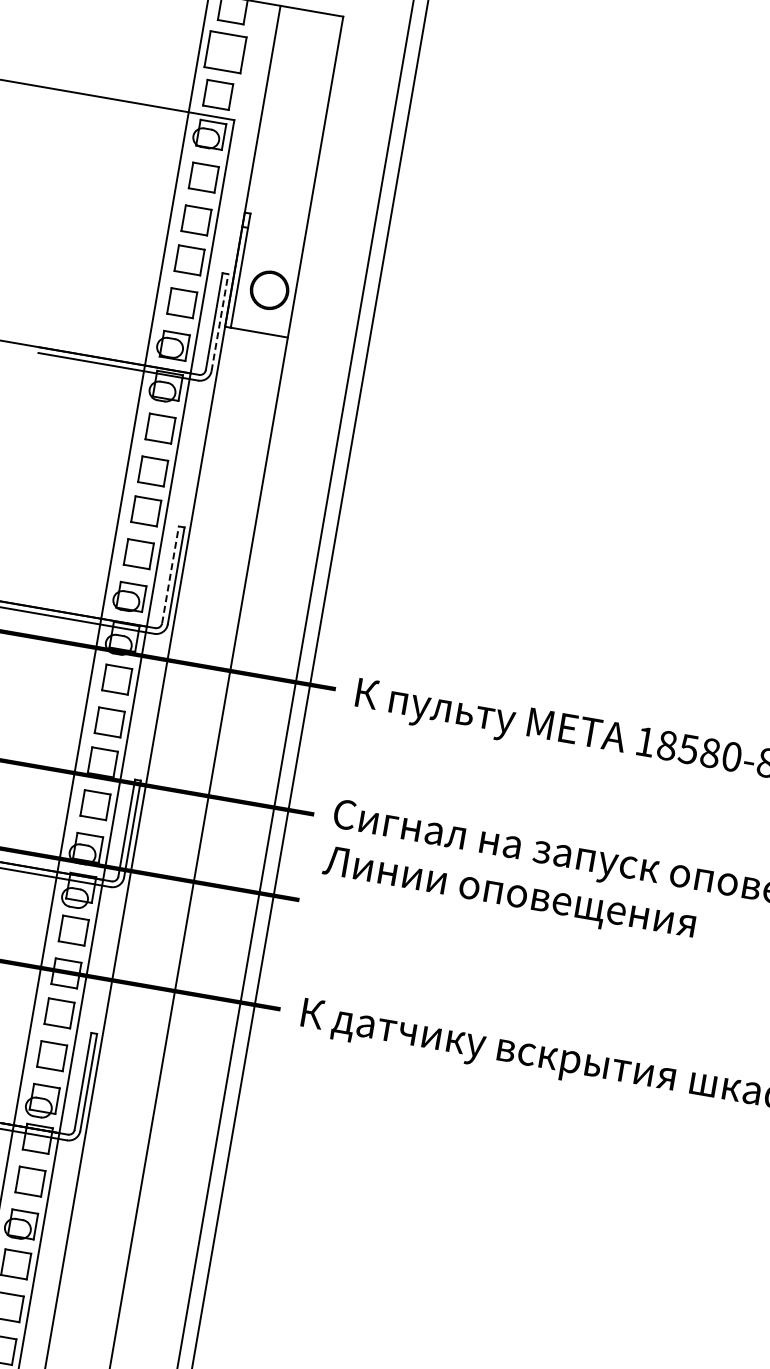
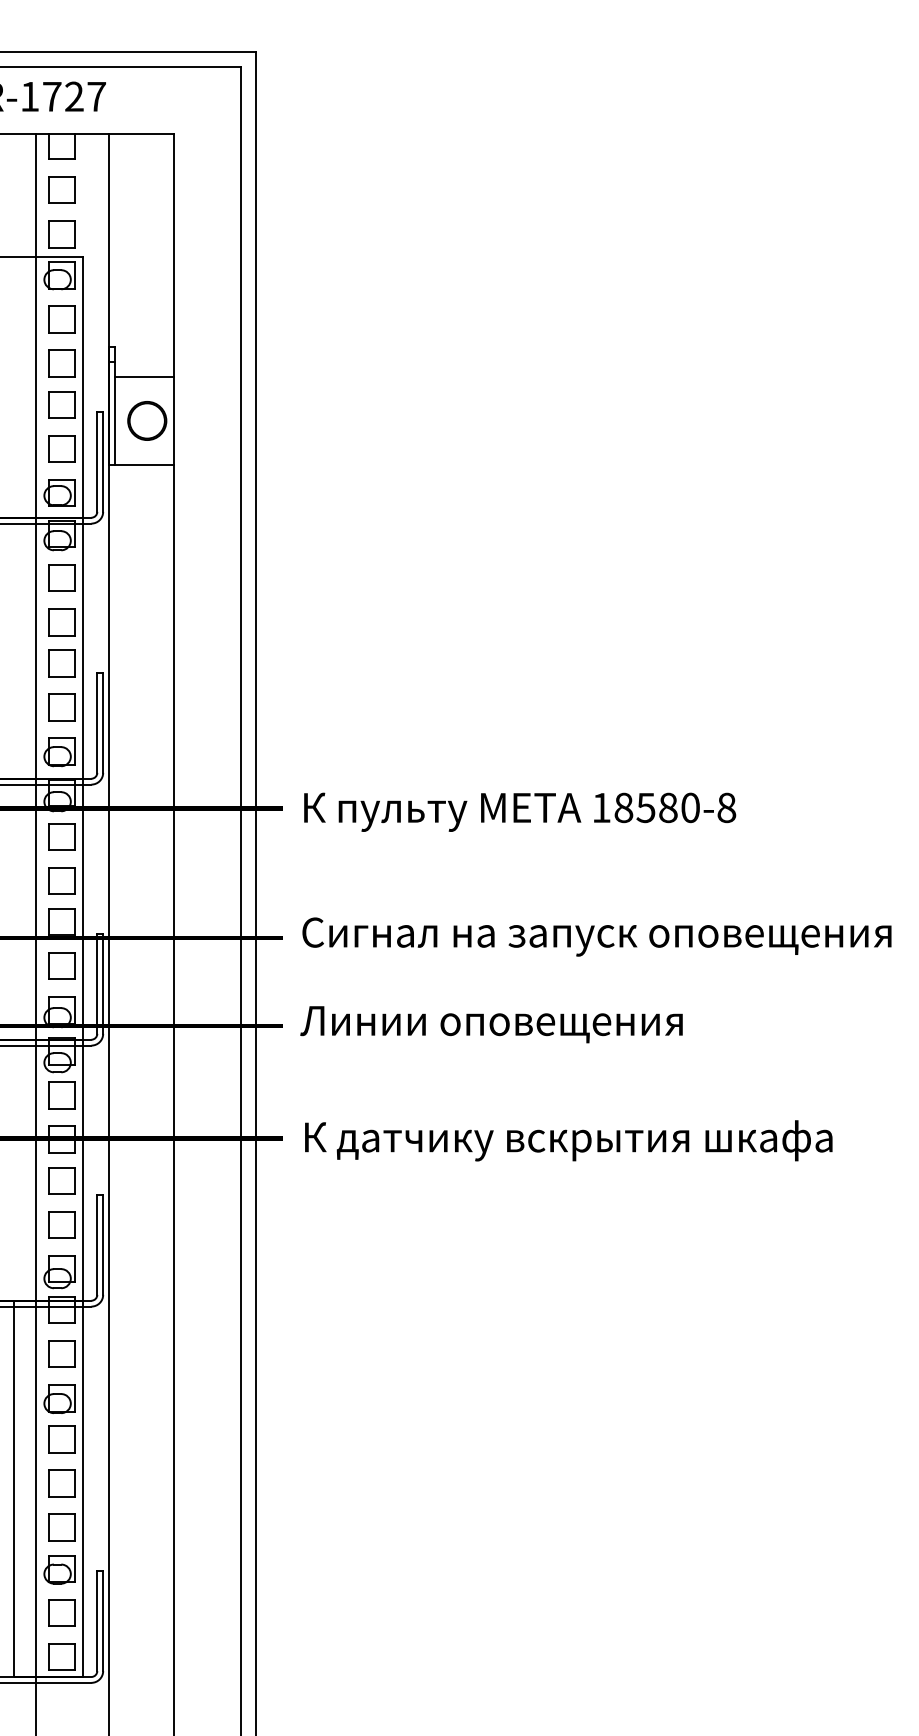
part: (225, 51) -> (61, 189), size x0.71
line: (273, 246) -> (143, 376), added
line: (220, 322) -> (103, 461), dashed -> solid
line: (170, 574) -> (97, 722), dashed -> solid
text: (509, 894) -> (491, 1024), moved

